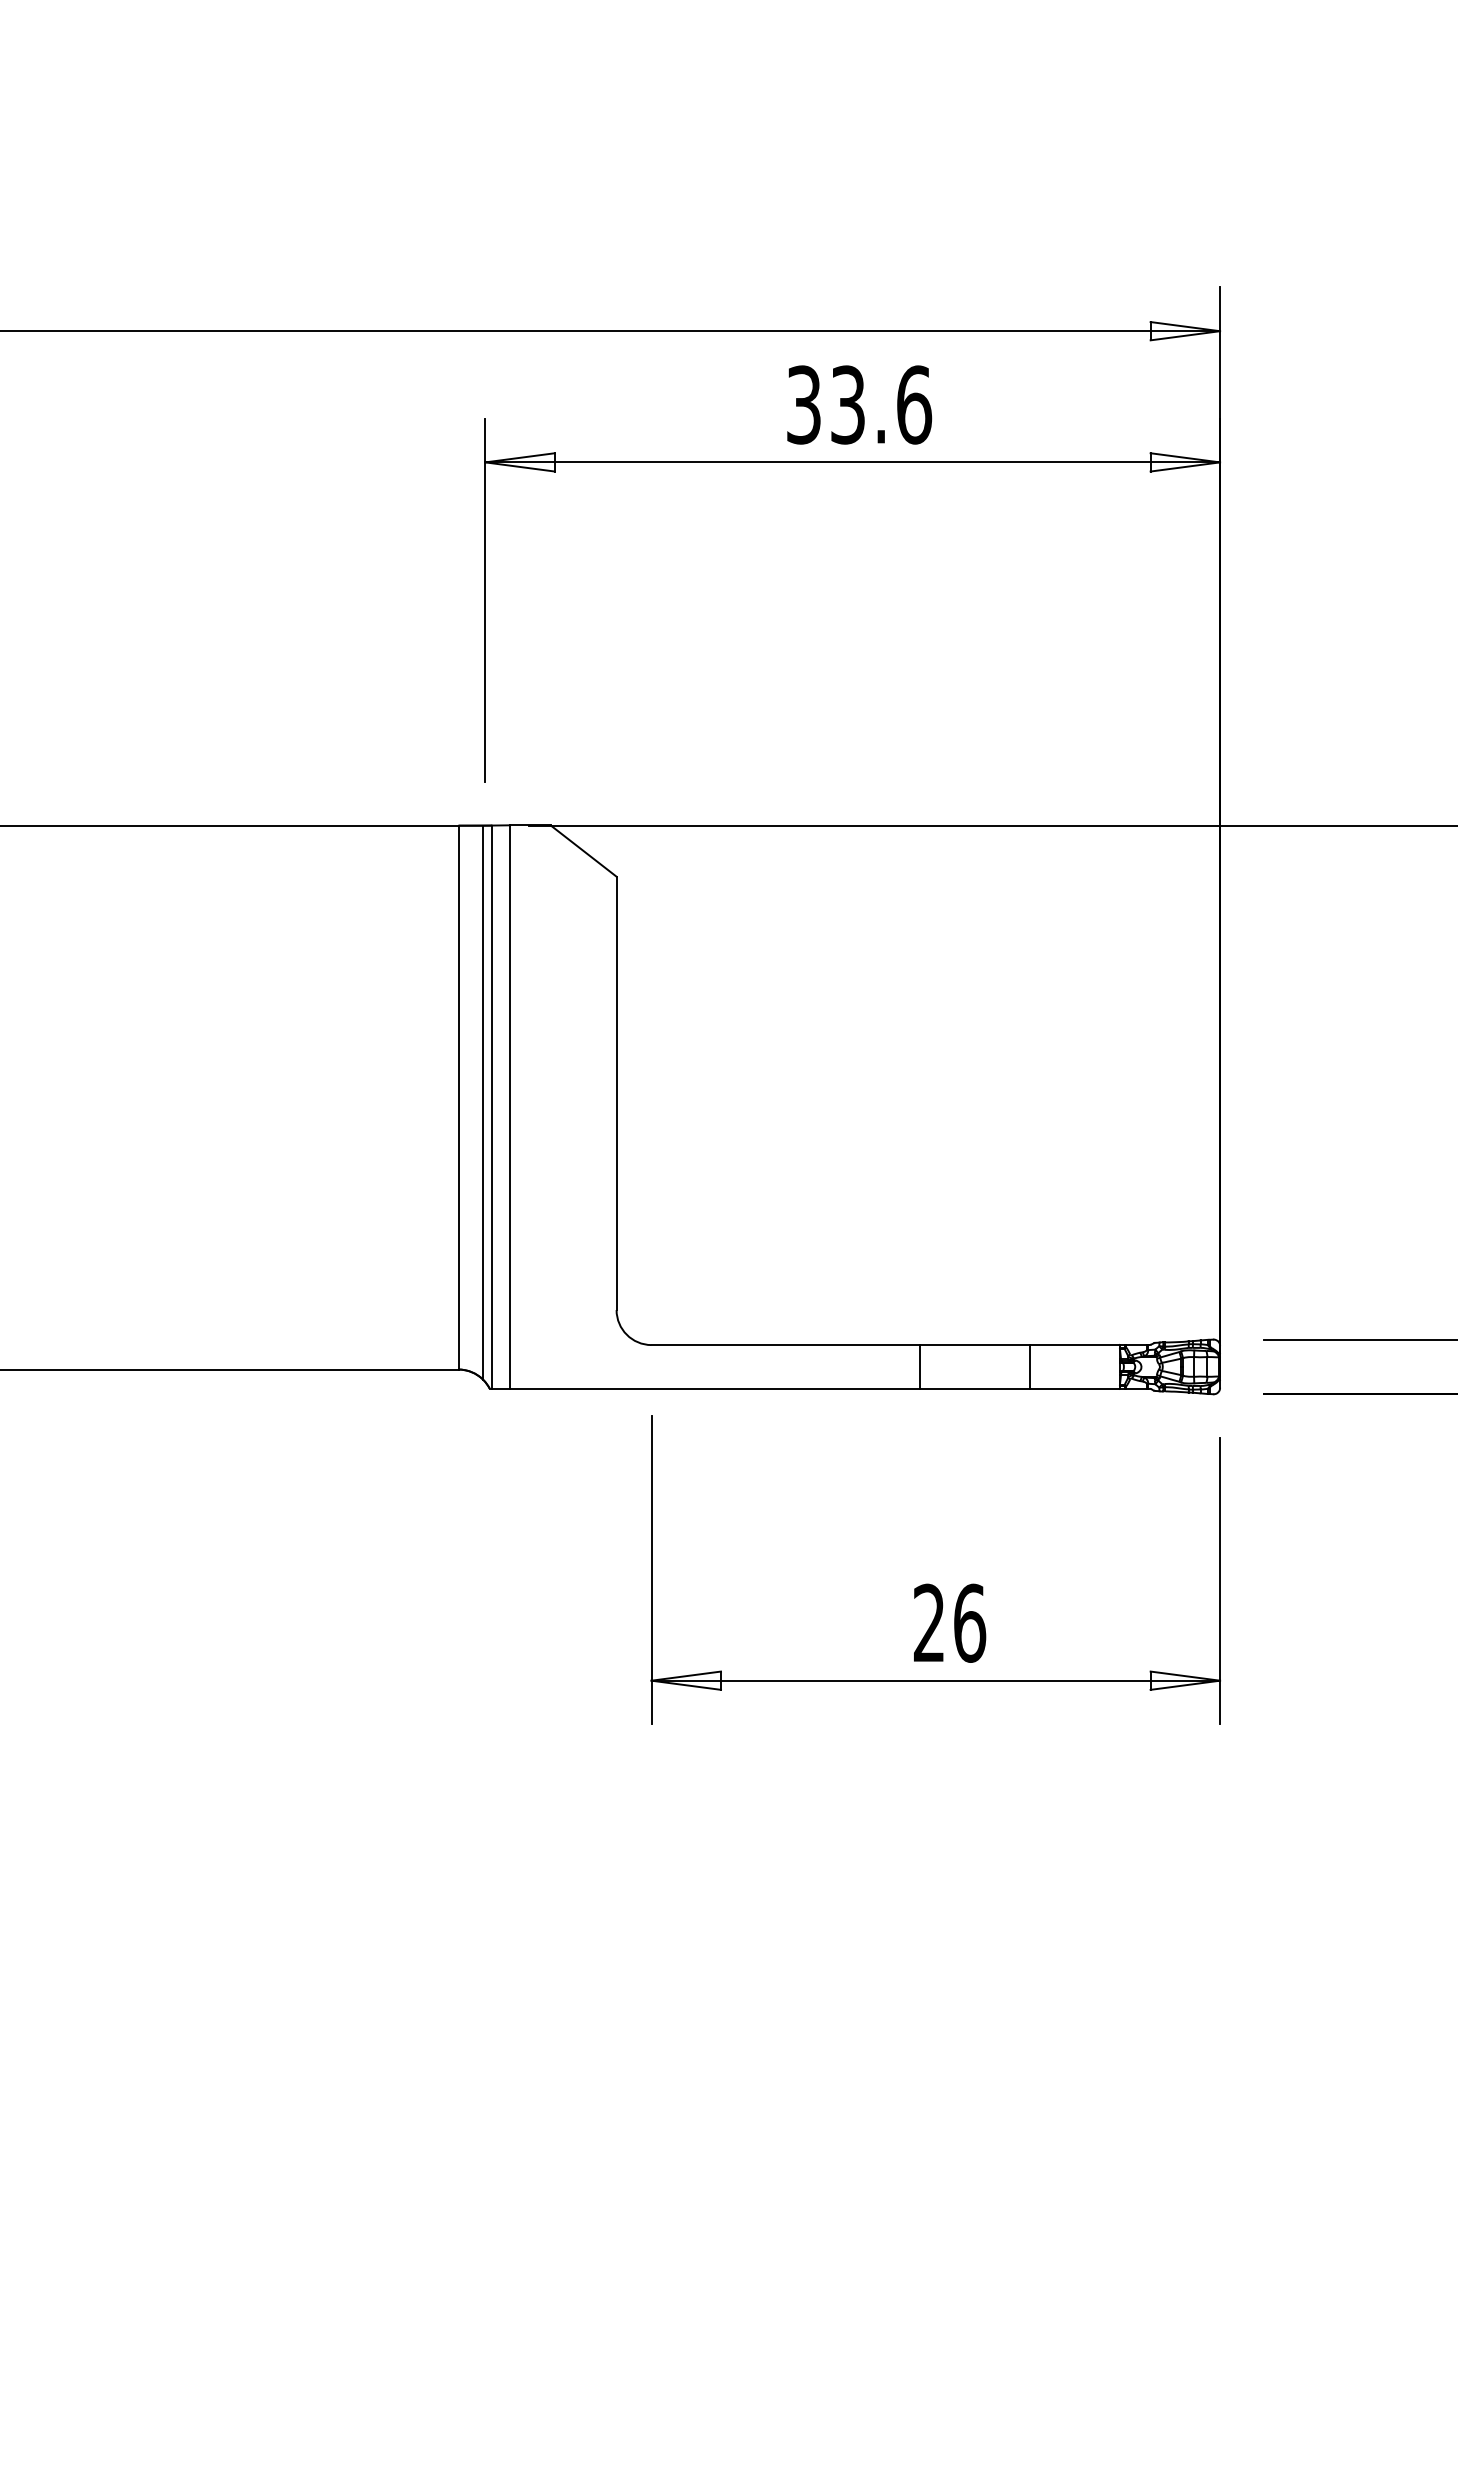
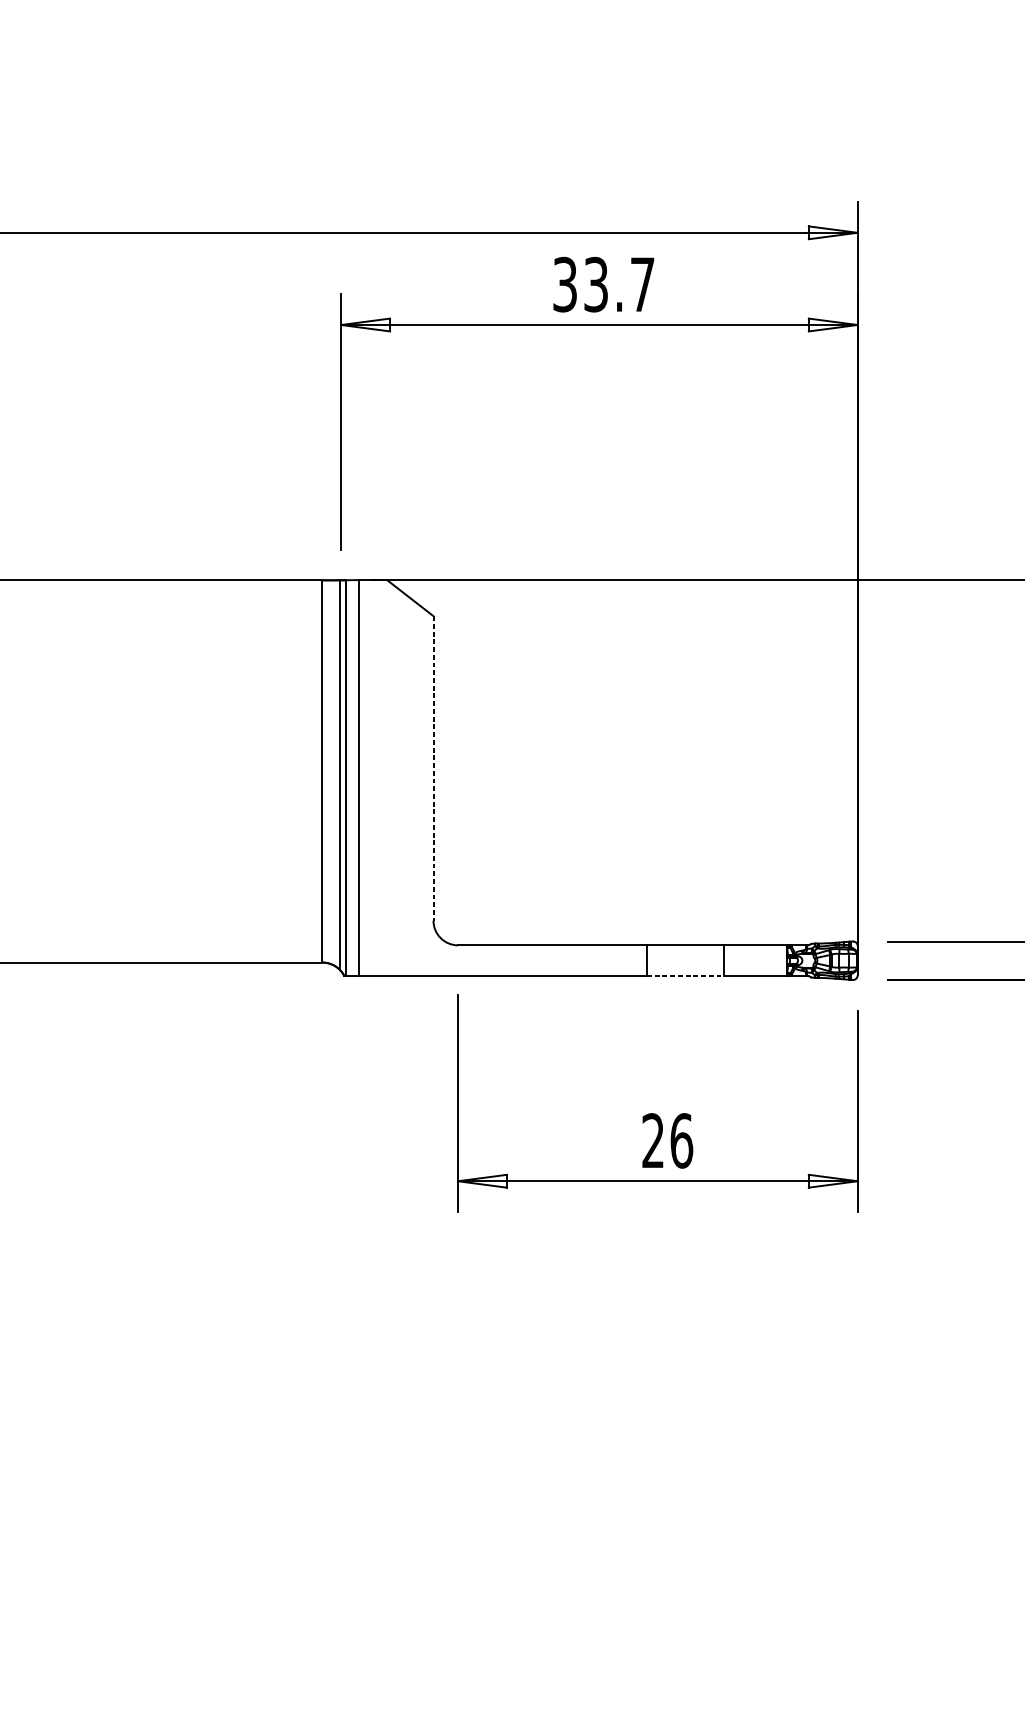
text: (914, 404) -> (642, 284), 33.6 -> 33.7
line: (616, 1093) -> (433, 768), solid -> dashed
line: (974, 1388) -> (685, 975), solid -> dashed

